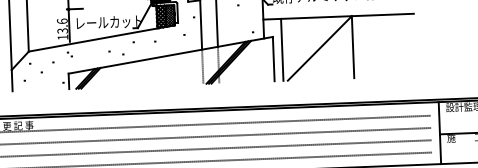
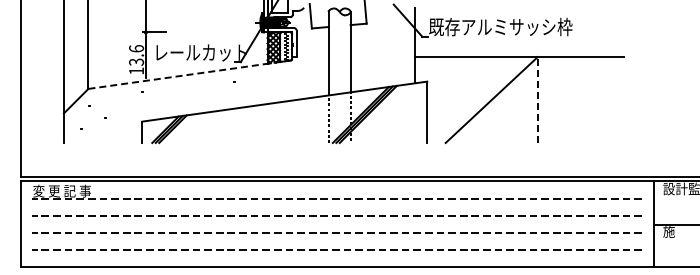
line: (101, 38) -> (190, 74), solid -> dashed
line: (352, 47) -> (537, 100), solid -> dashed
line: (282, 49) -> (439, 99), removed

